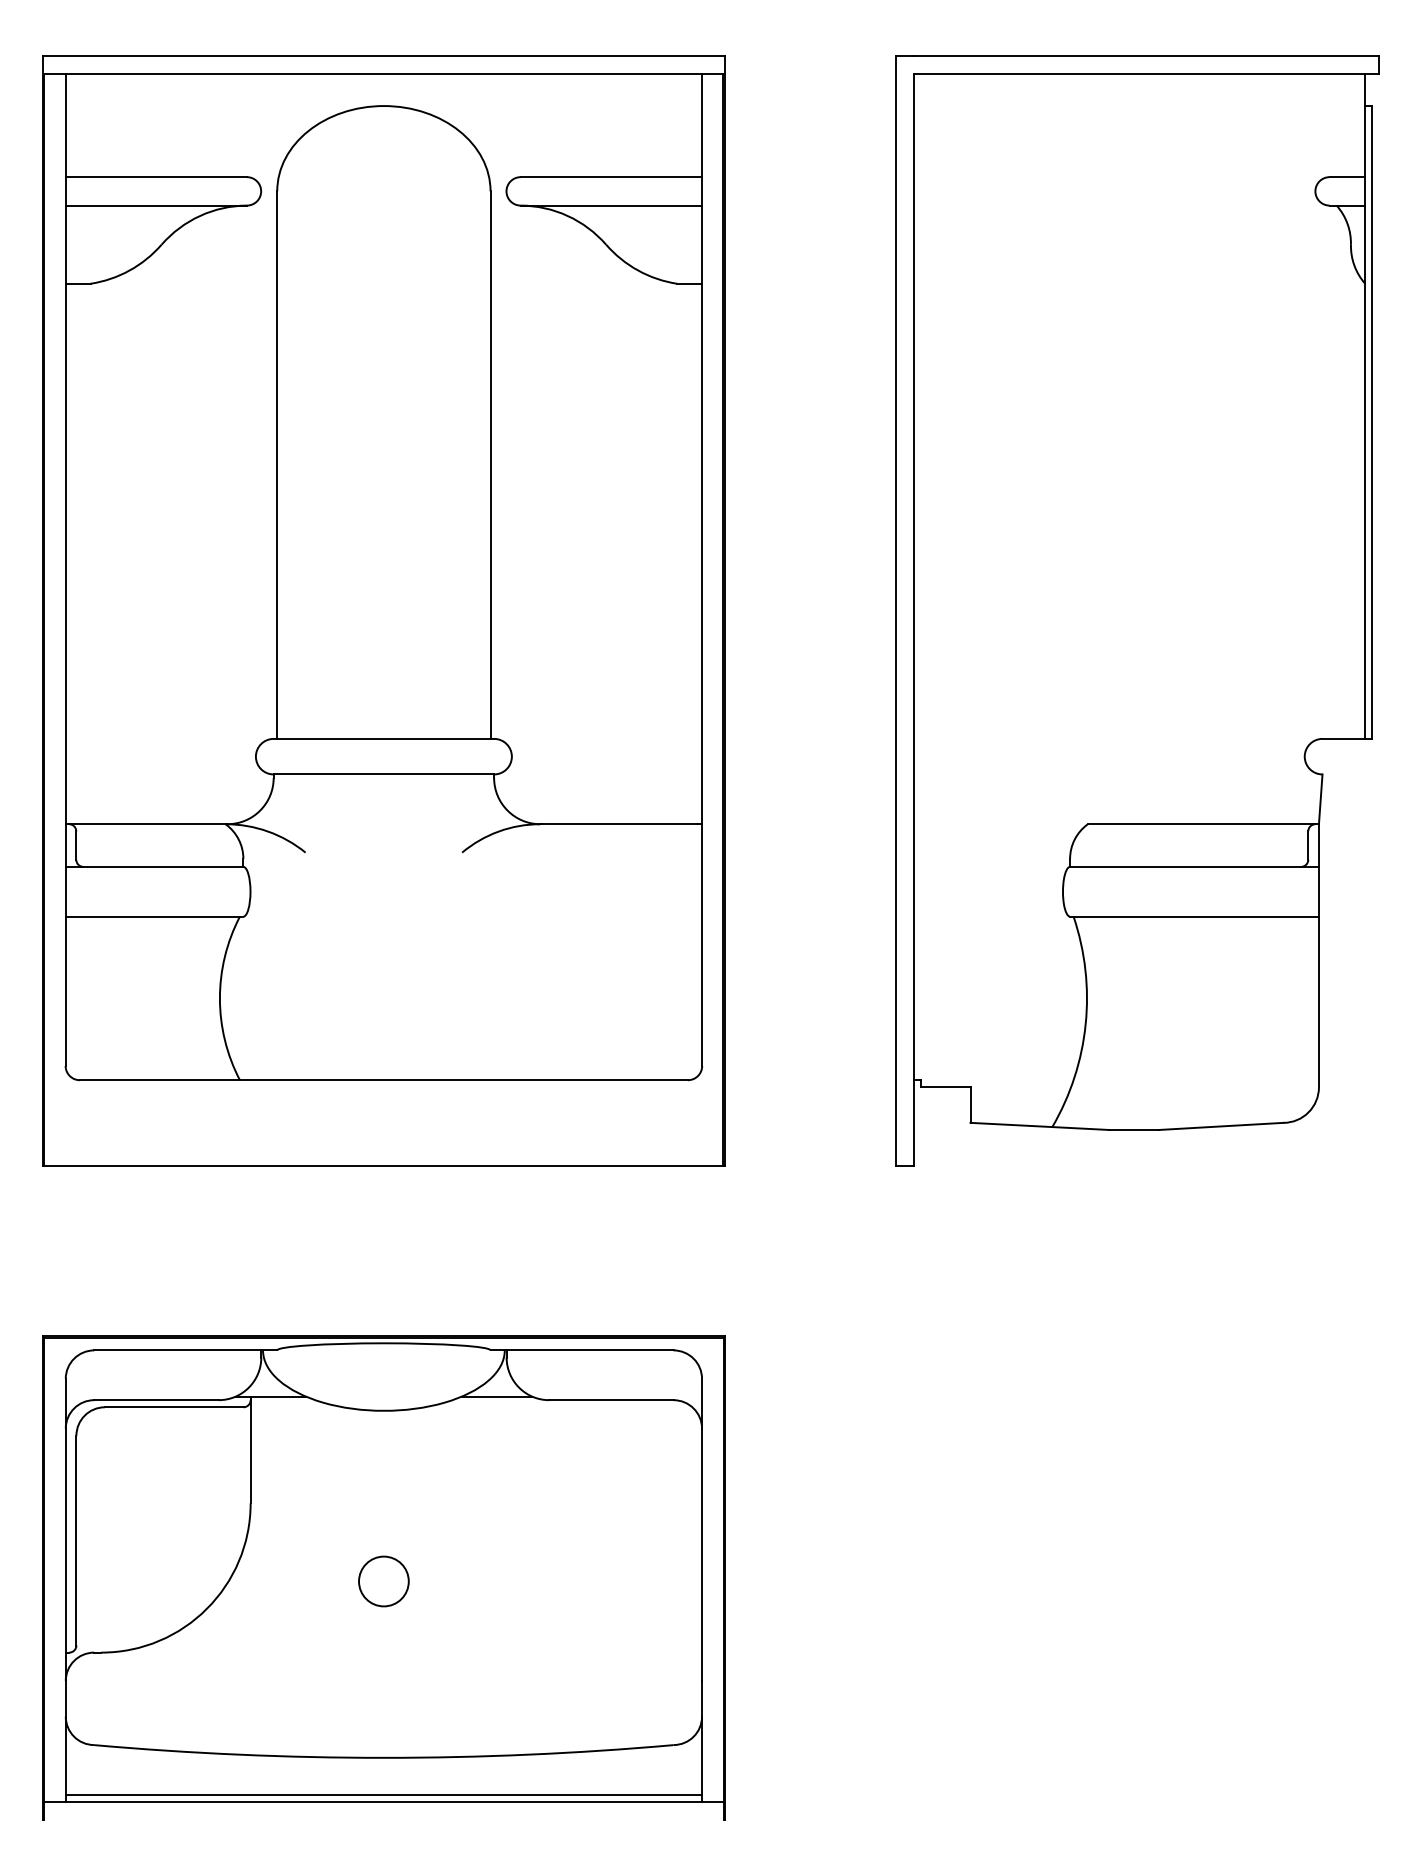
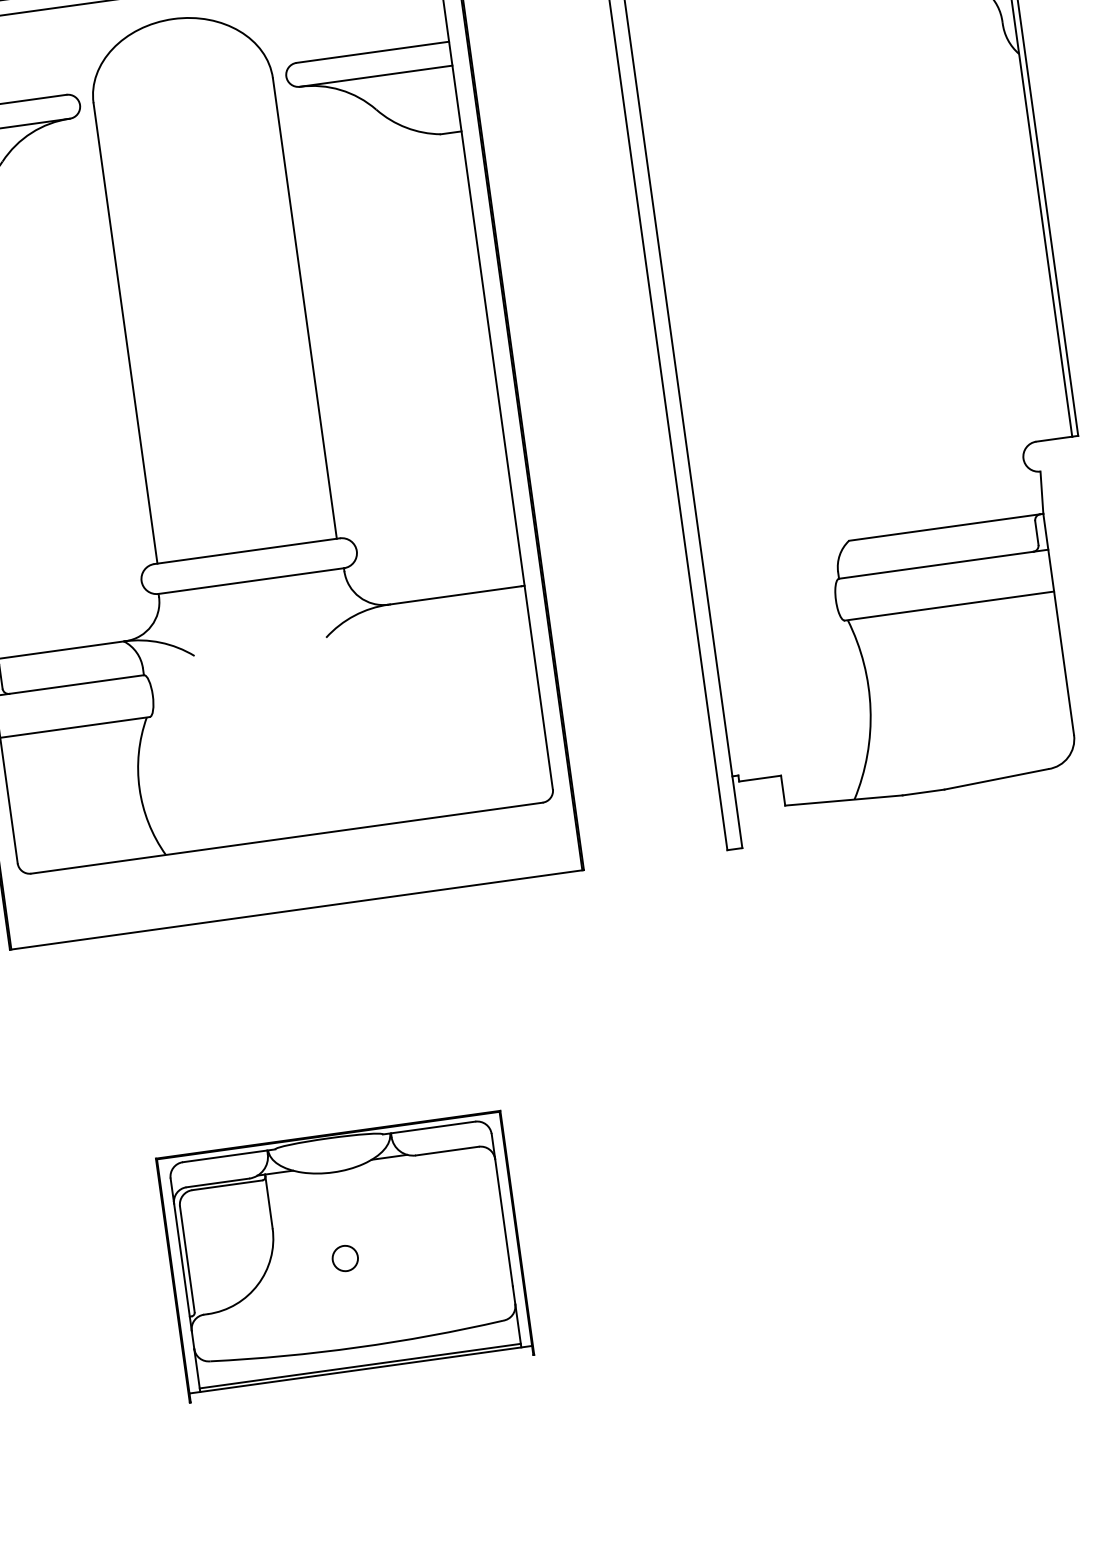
part: (383, 1577) -> (344, 1256), size x0.6

